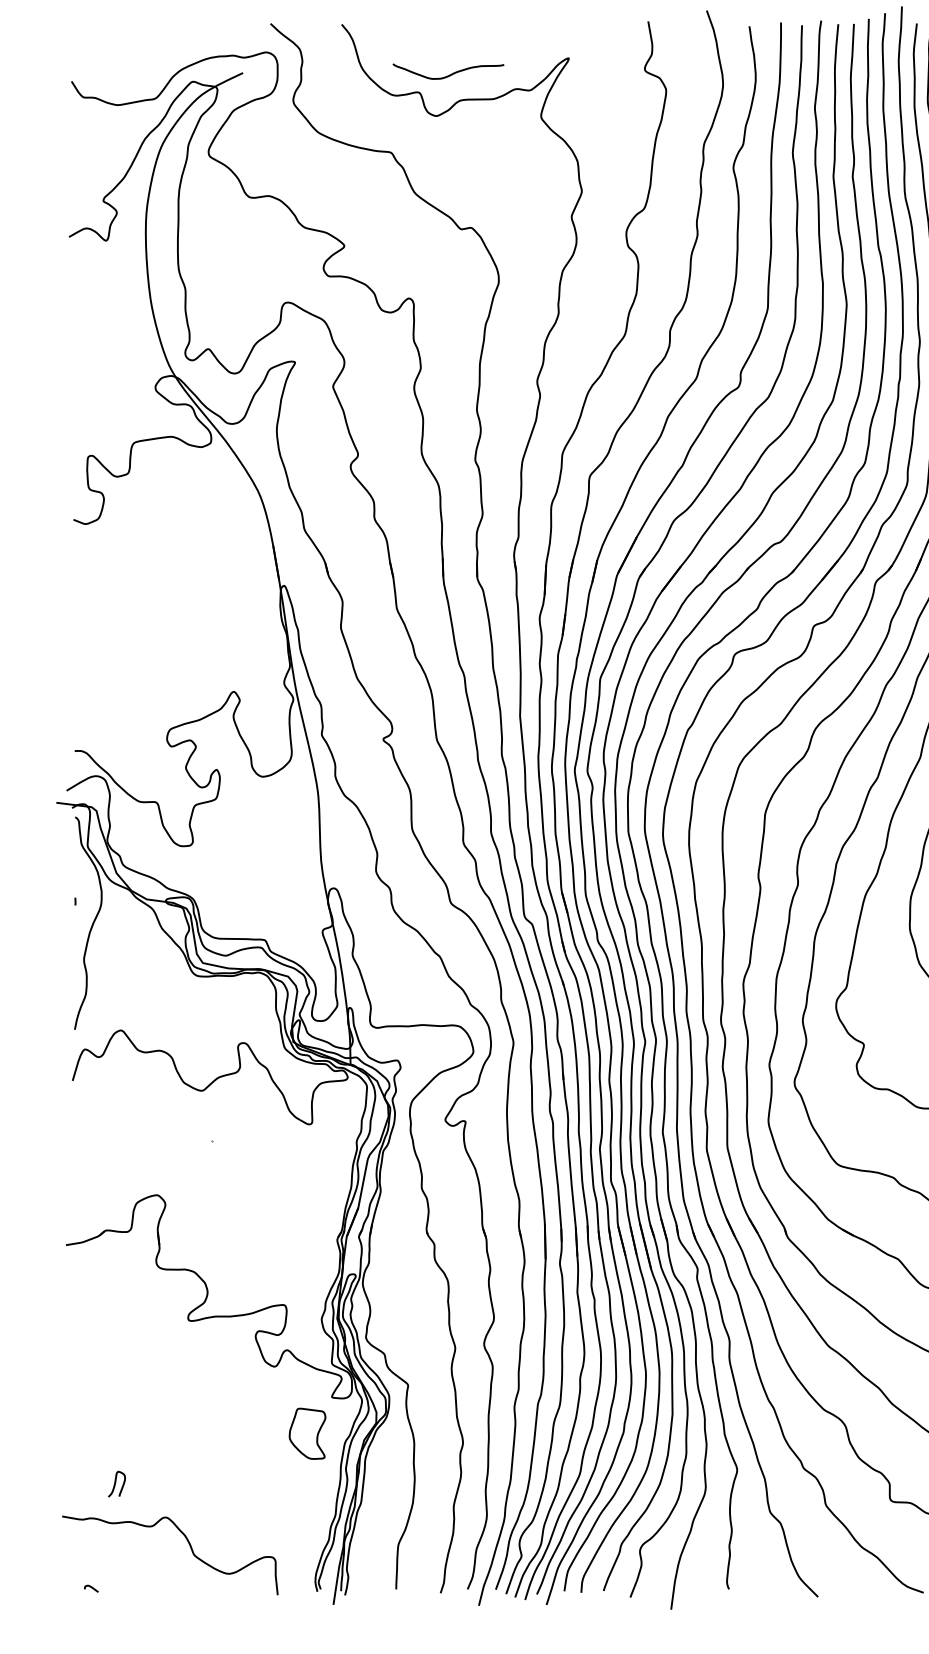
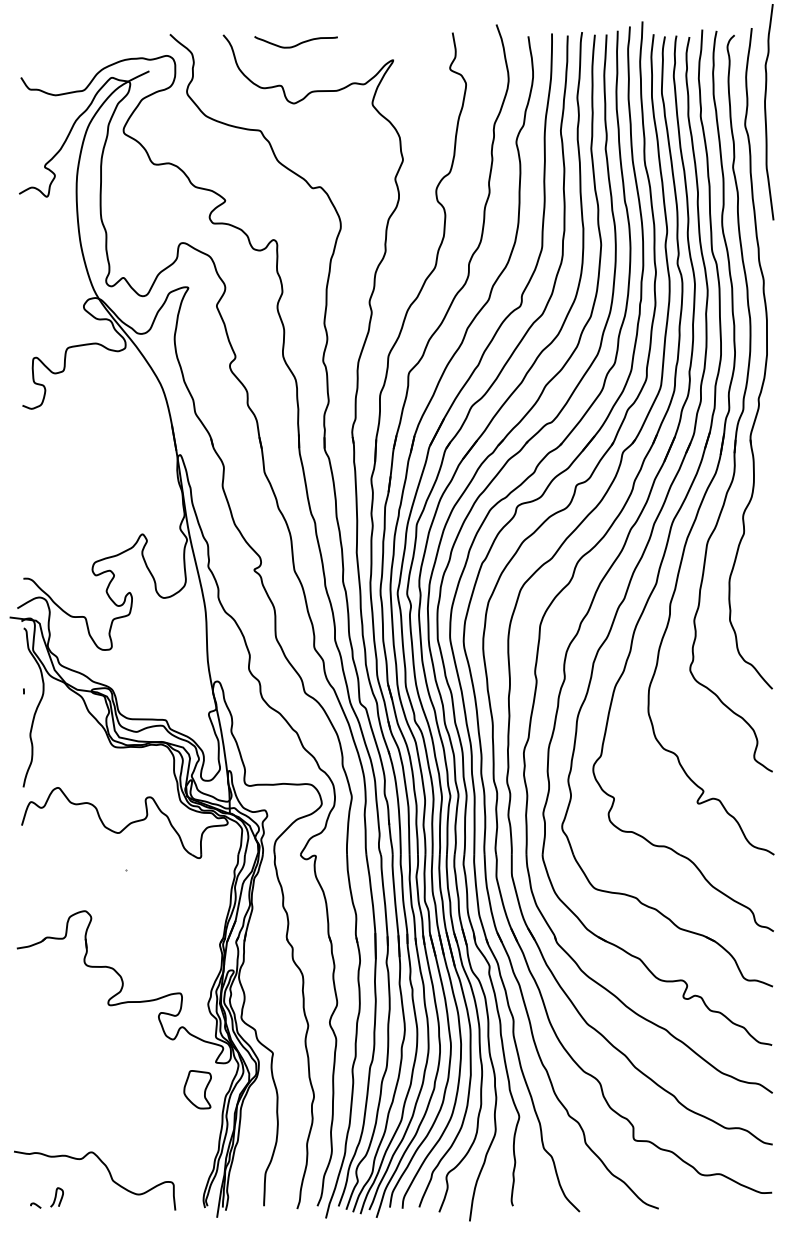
curve: (447, 74) -> (295, 44), moved
curve: (116, 1484) -> (56, 1197), moved

